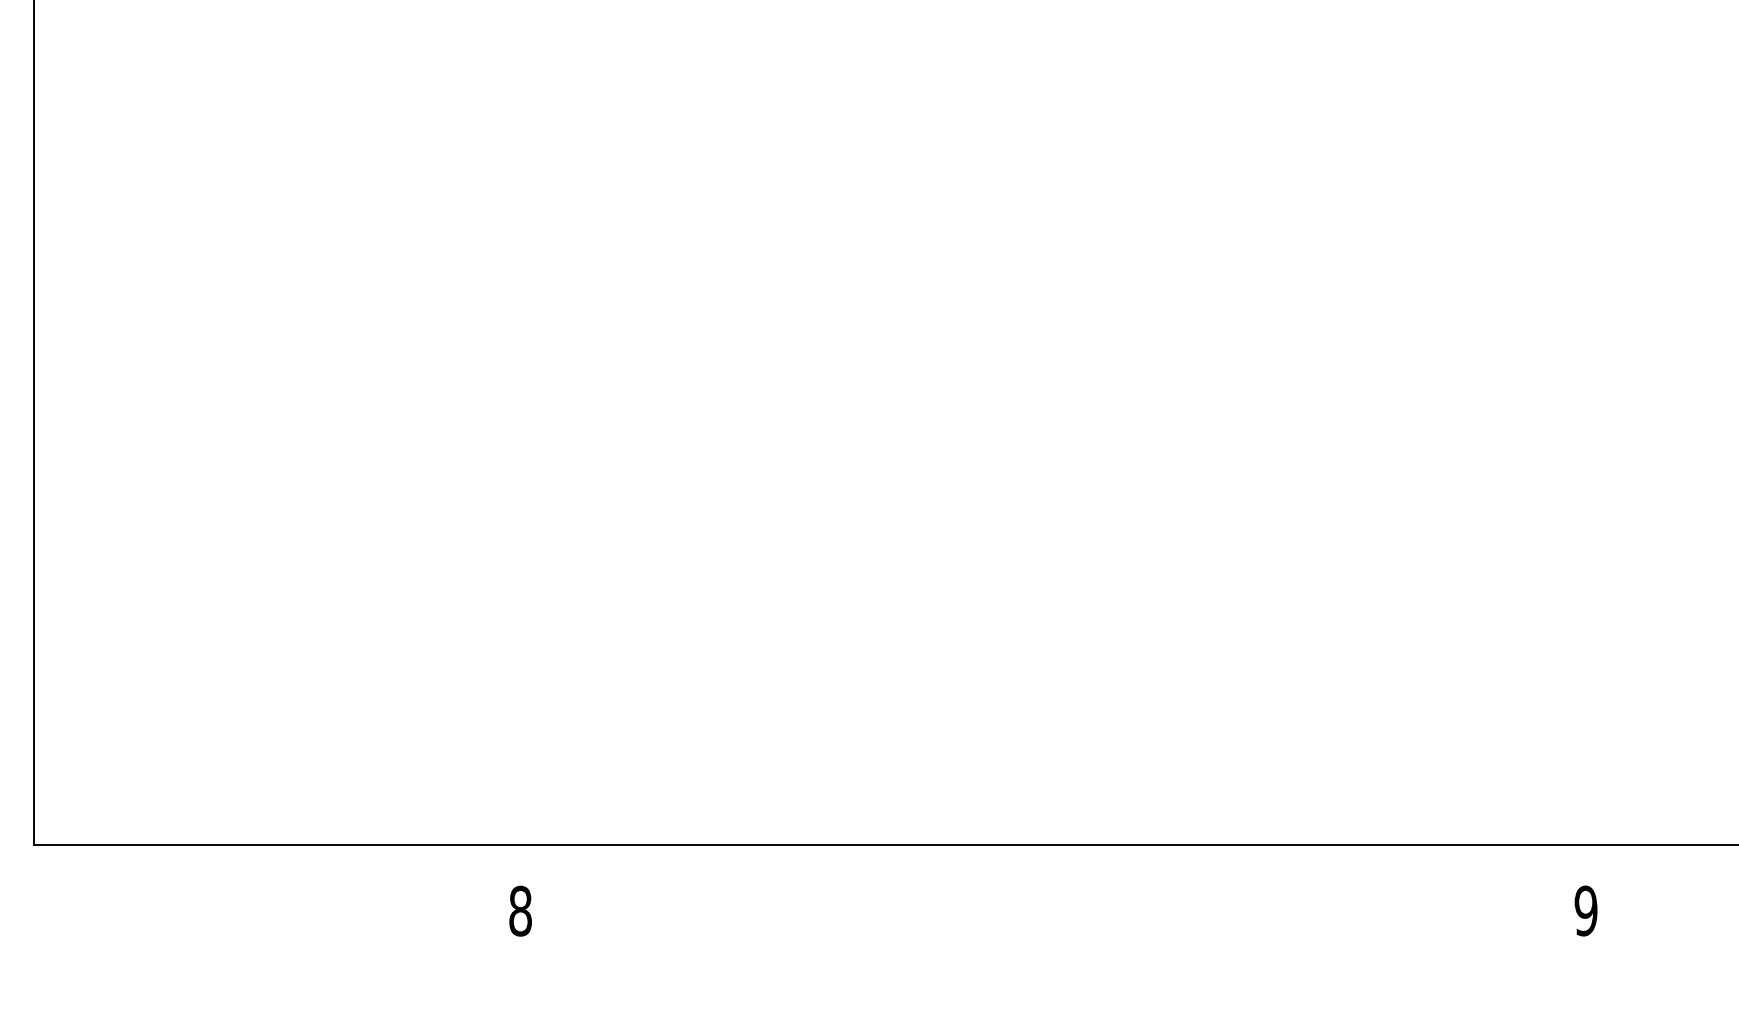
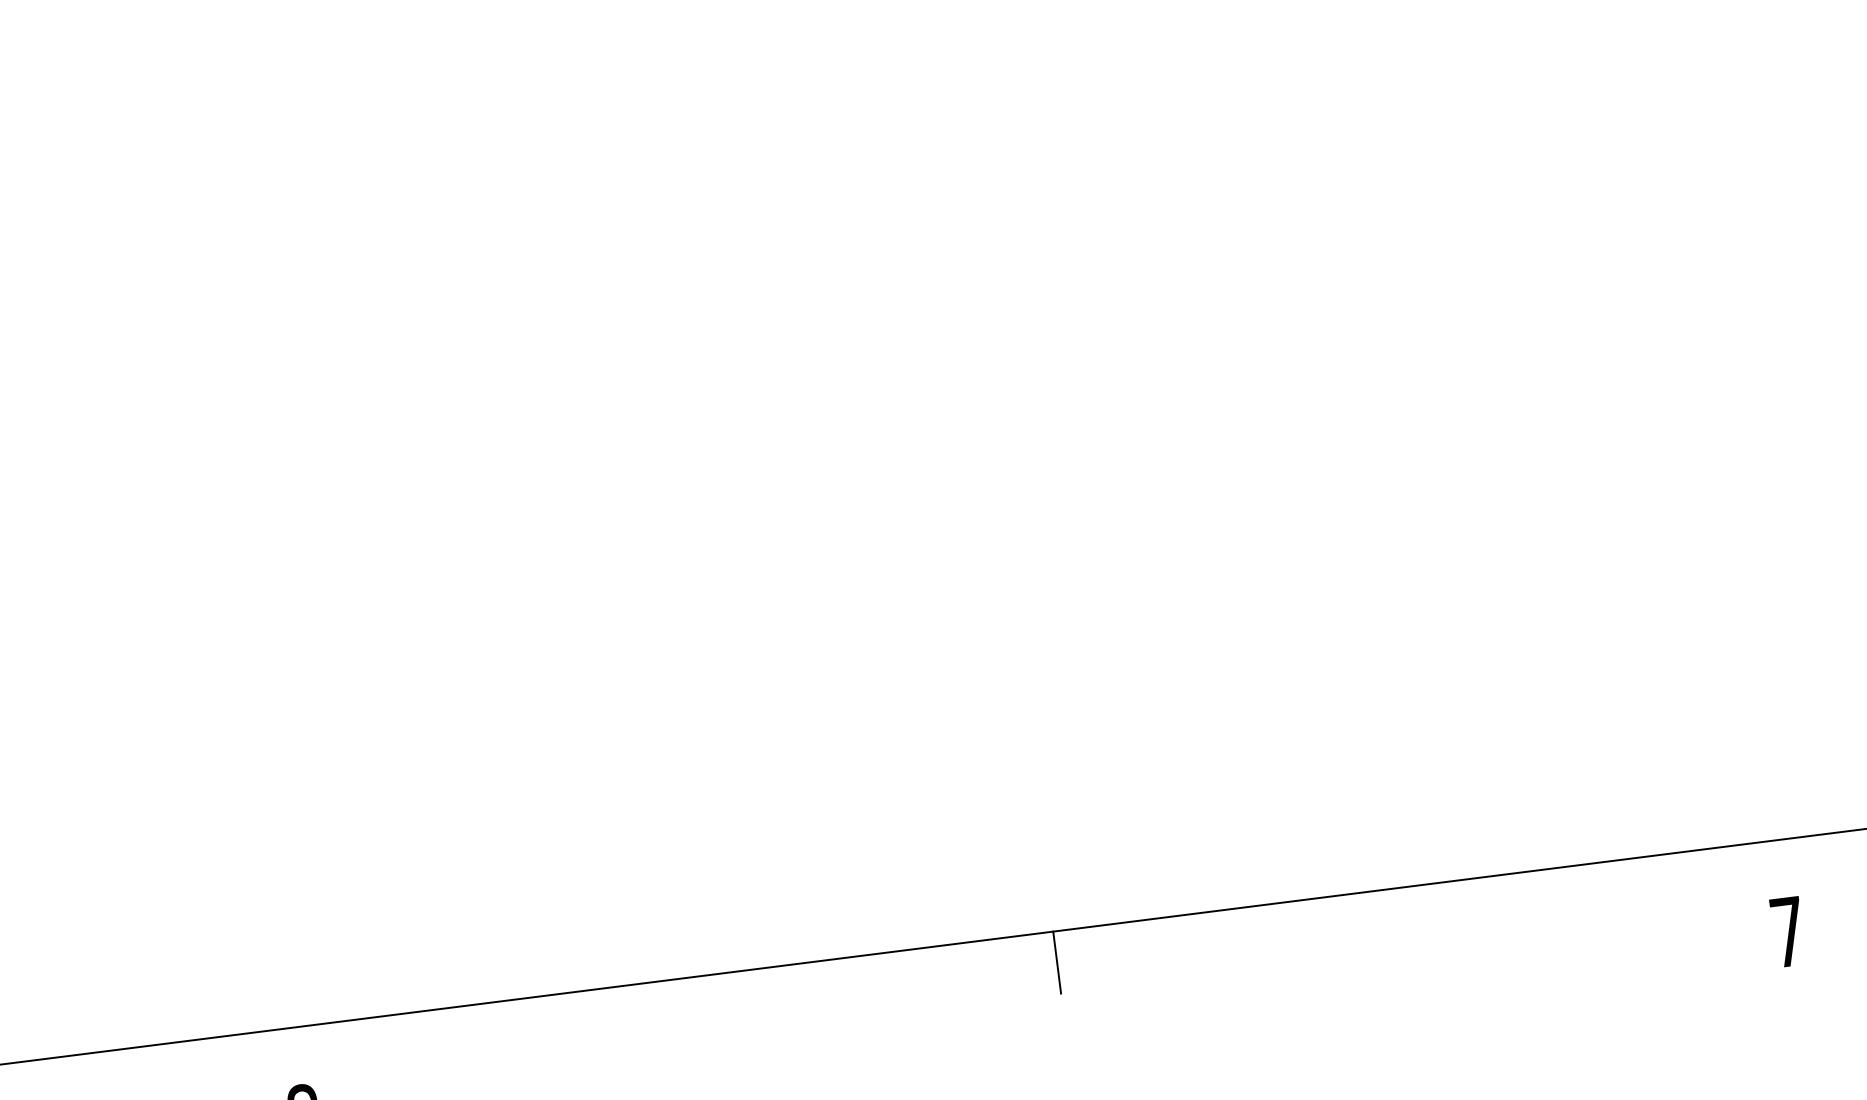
line: (1066, 867) -> (1056, 962), added
text: (1585, 910) -> (1787, 931), 9 -> 7

